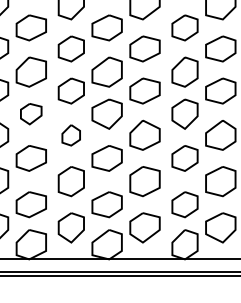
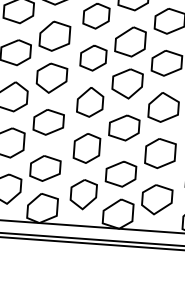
part: (30, 113) -> (51, 77), size x1.43
part: (70, 135) -> (89, 102), size x1.43

